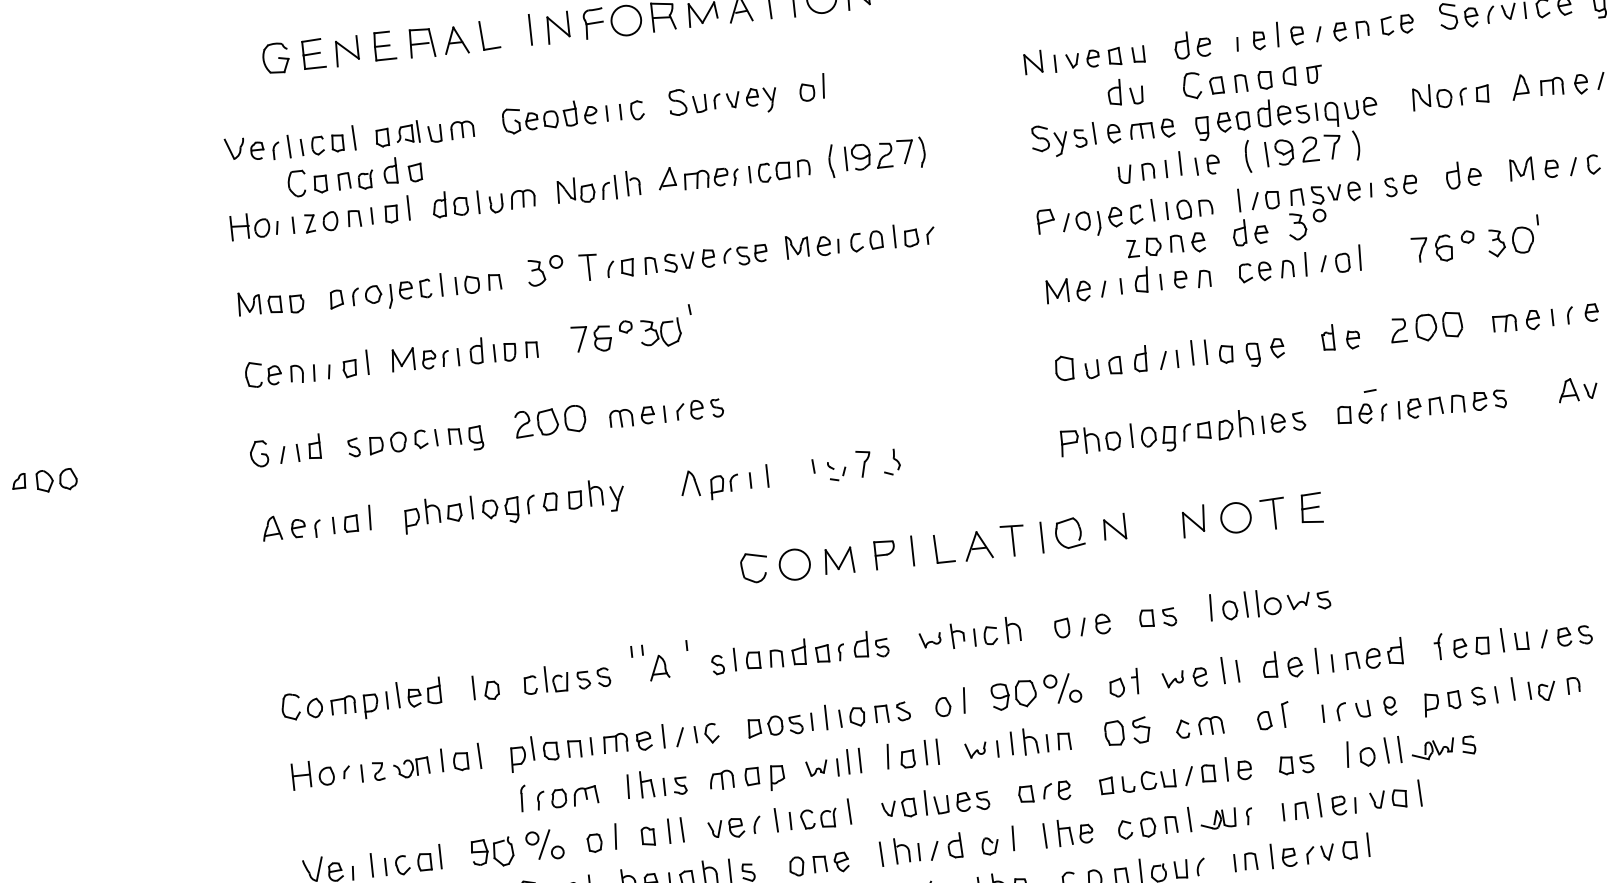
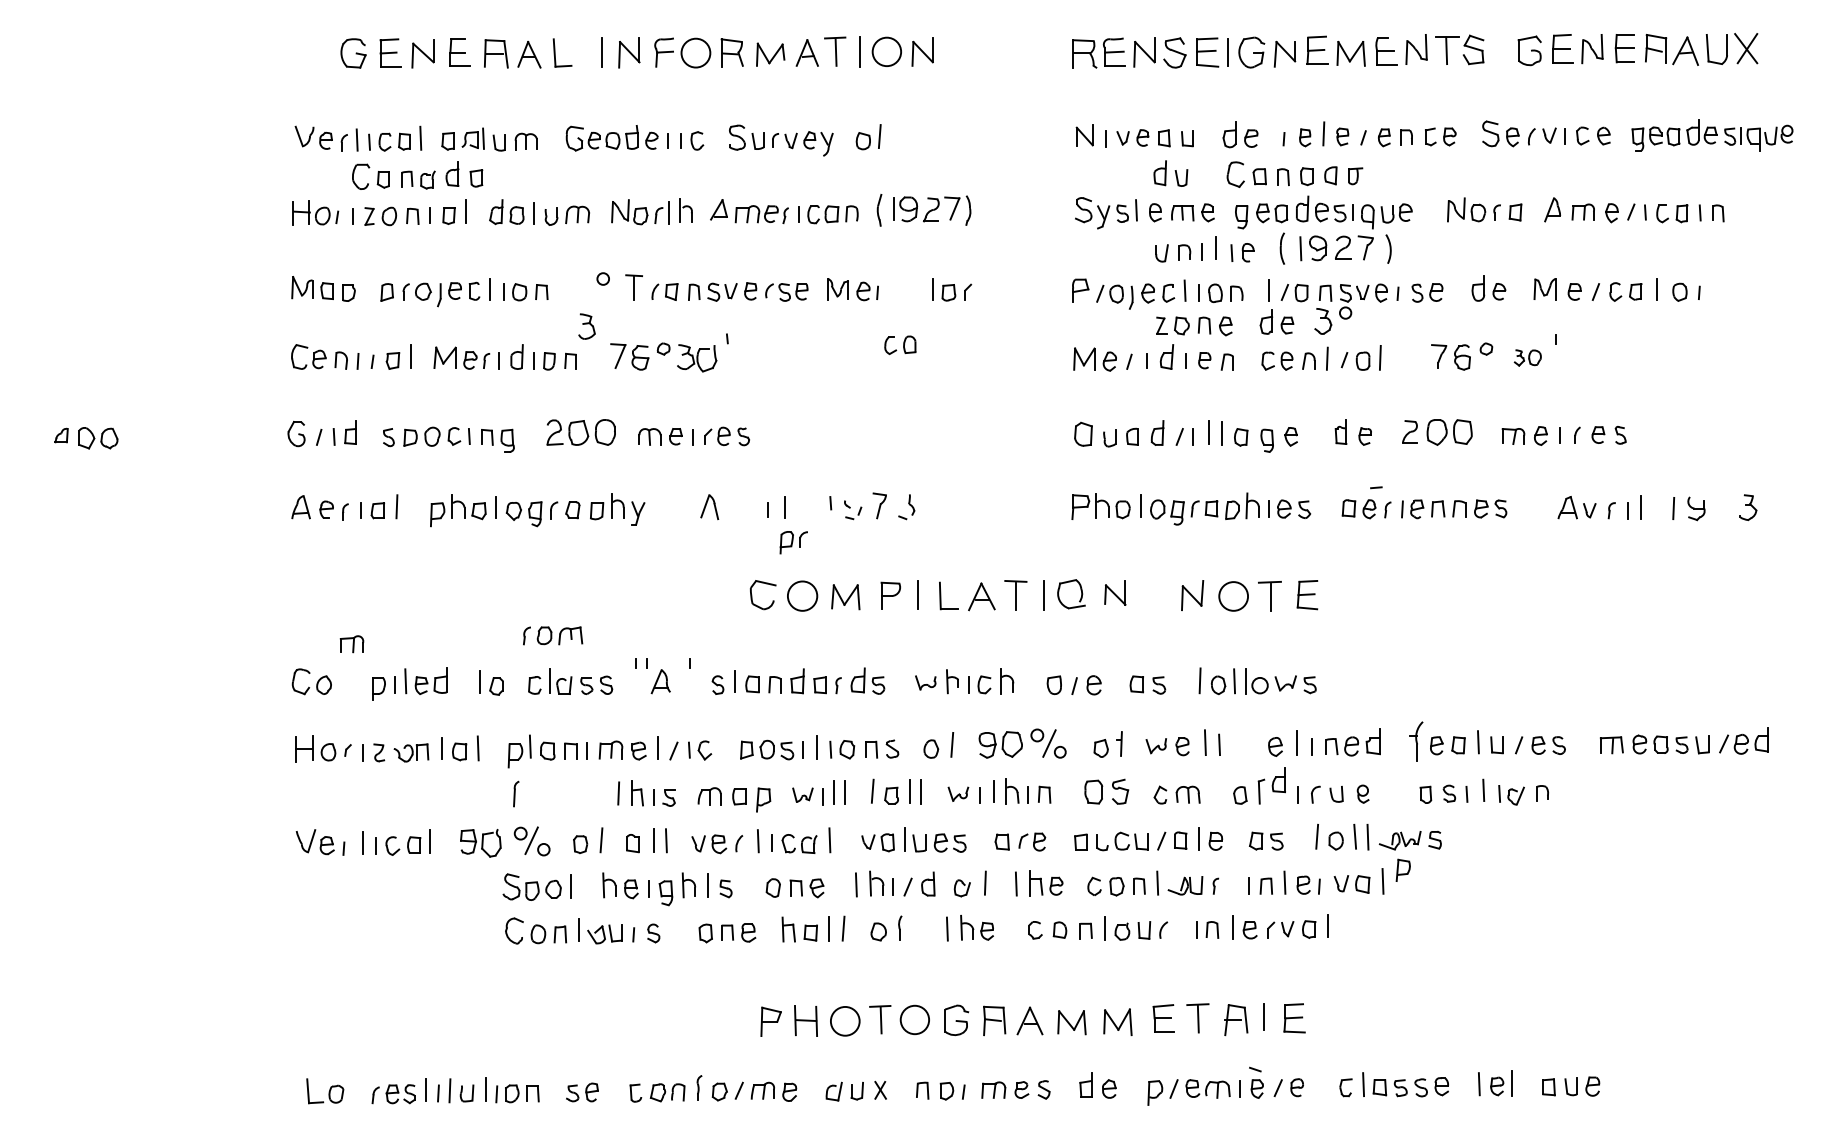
part: (866, 240) -> (900, 344), moved
part: (1510, 241) -> (1527, 357), size x0.6
part: (535, 272) -> (586, 326), moved
part: (724, 486) -> (793, 542), moved
part: (1439, 646) -> (1416, 741), size x1.6
part: (1269, 665) -> (1278, 780), moved
part: (1430, 704) -> (1402, 869), moved
part: (343, 705) -> (351, 644), moved
part: (568, 797) -> (553, 635), moved

